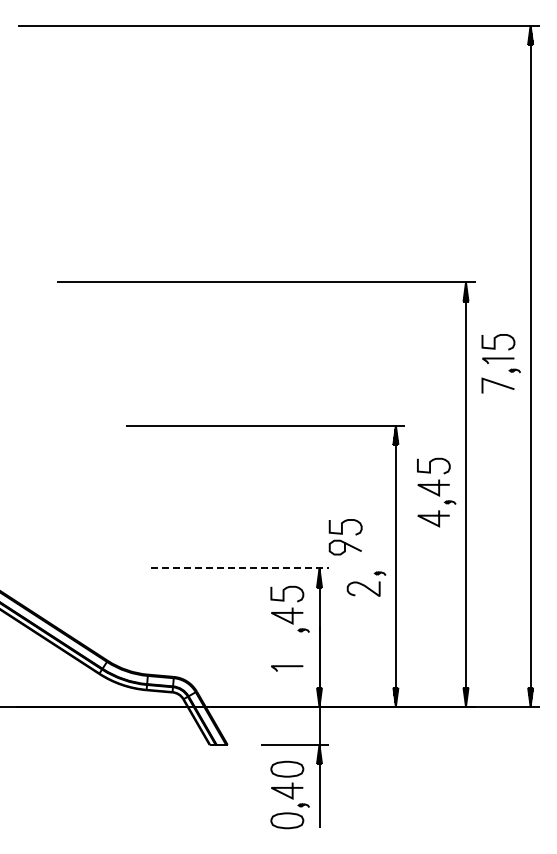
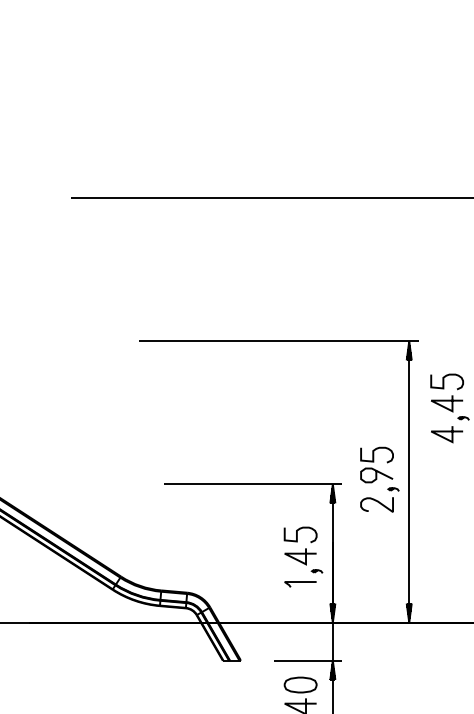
part: (345, 537) -> (376, 465), moved
line: (240, 568) -> (253, 484), dashed -> solid
part: (289, 608) -> (302, 549), moved

